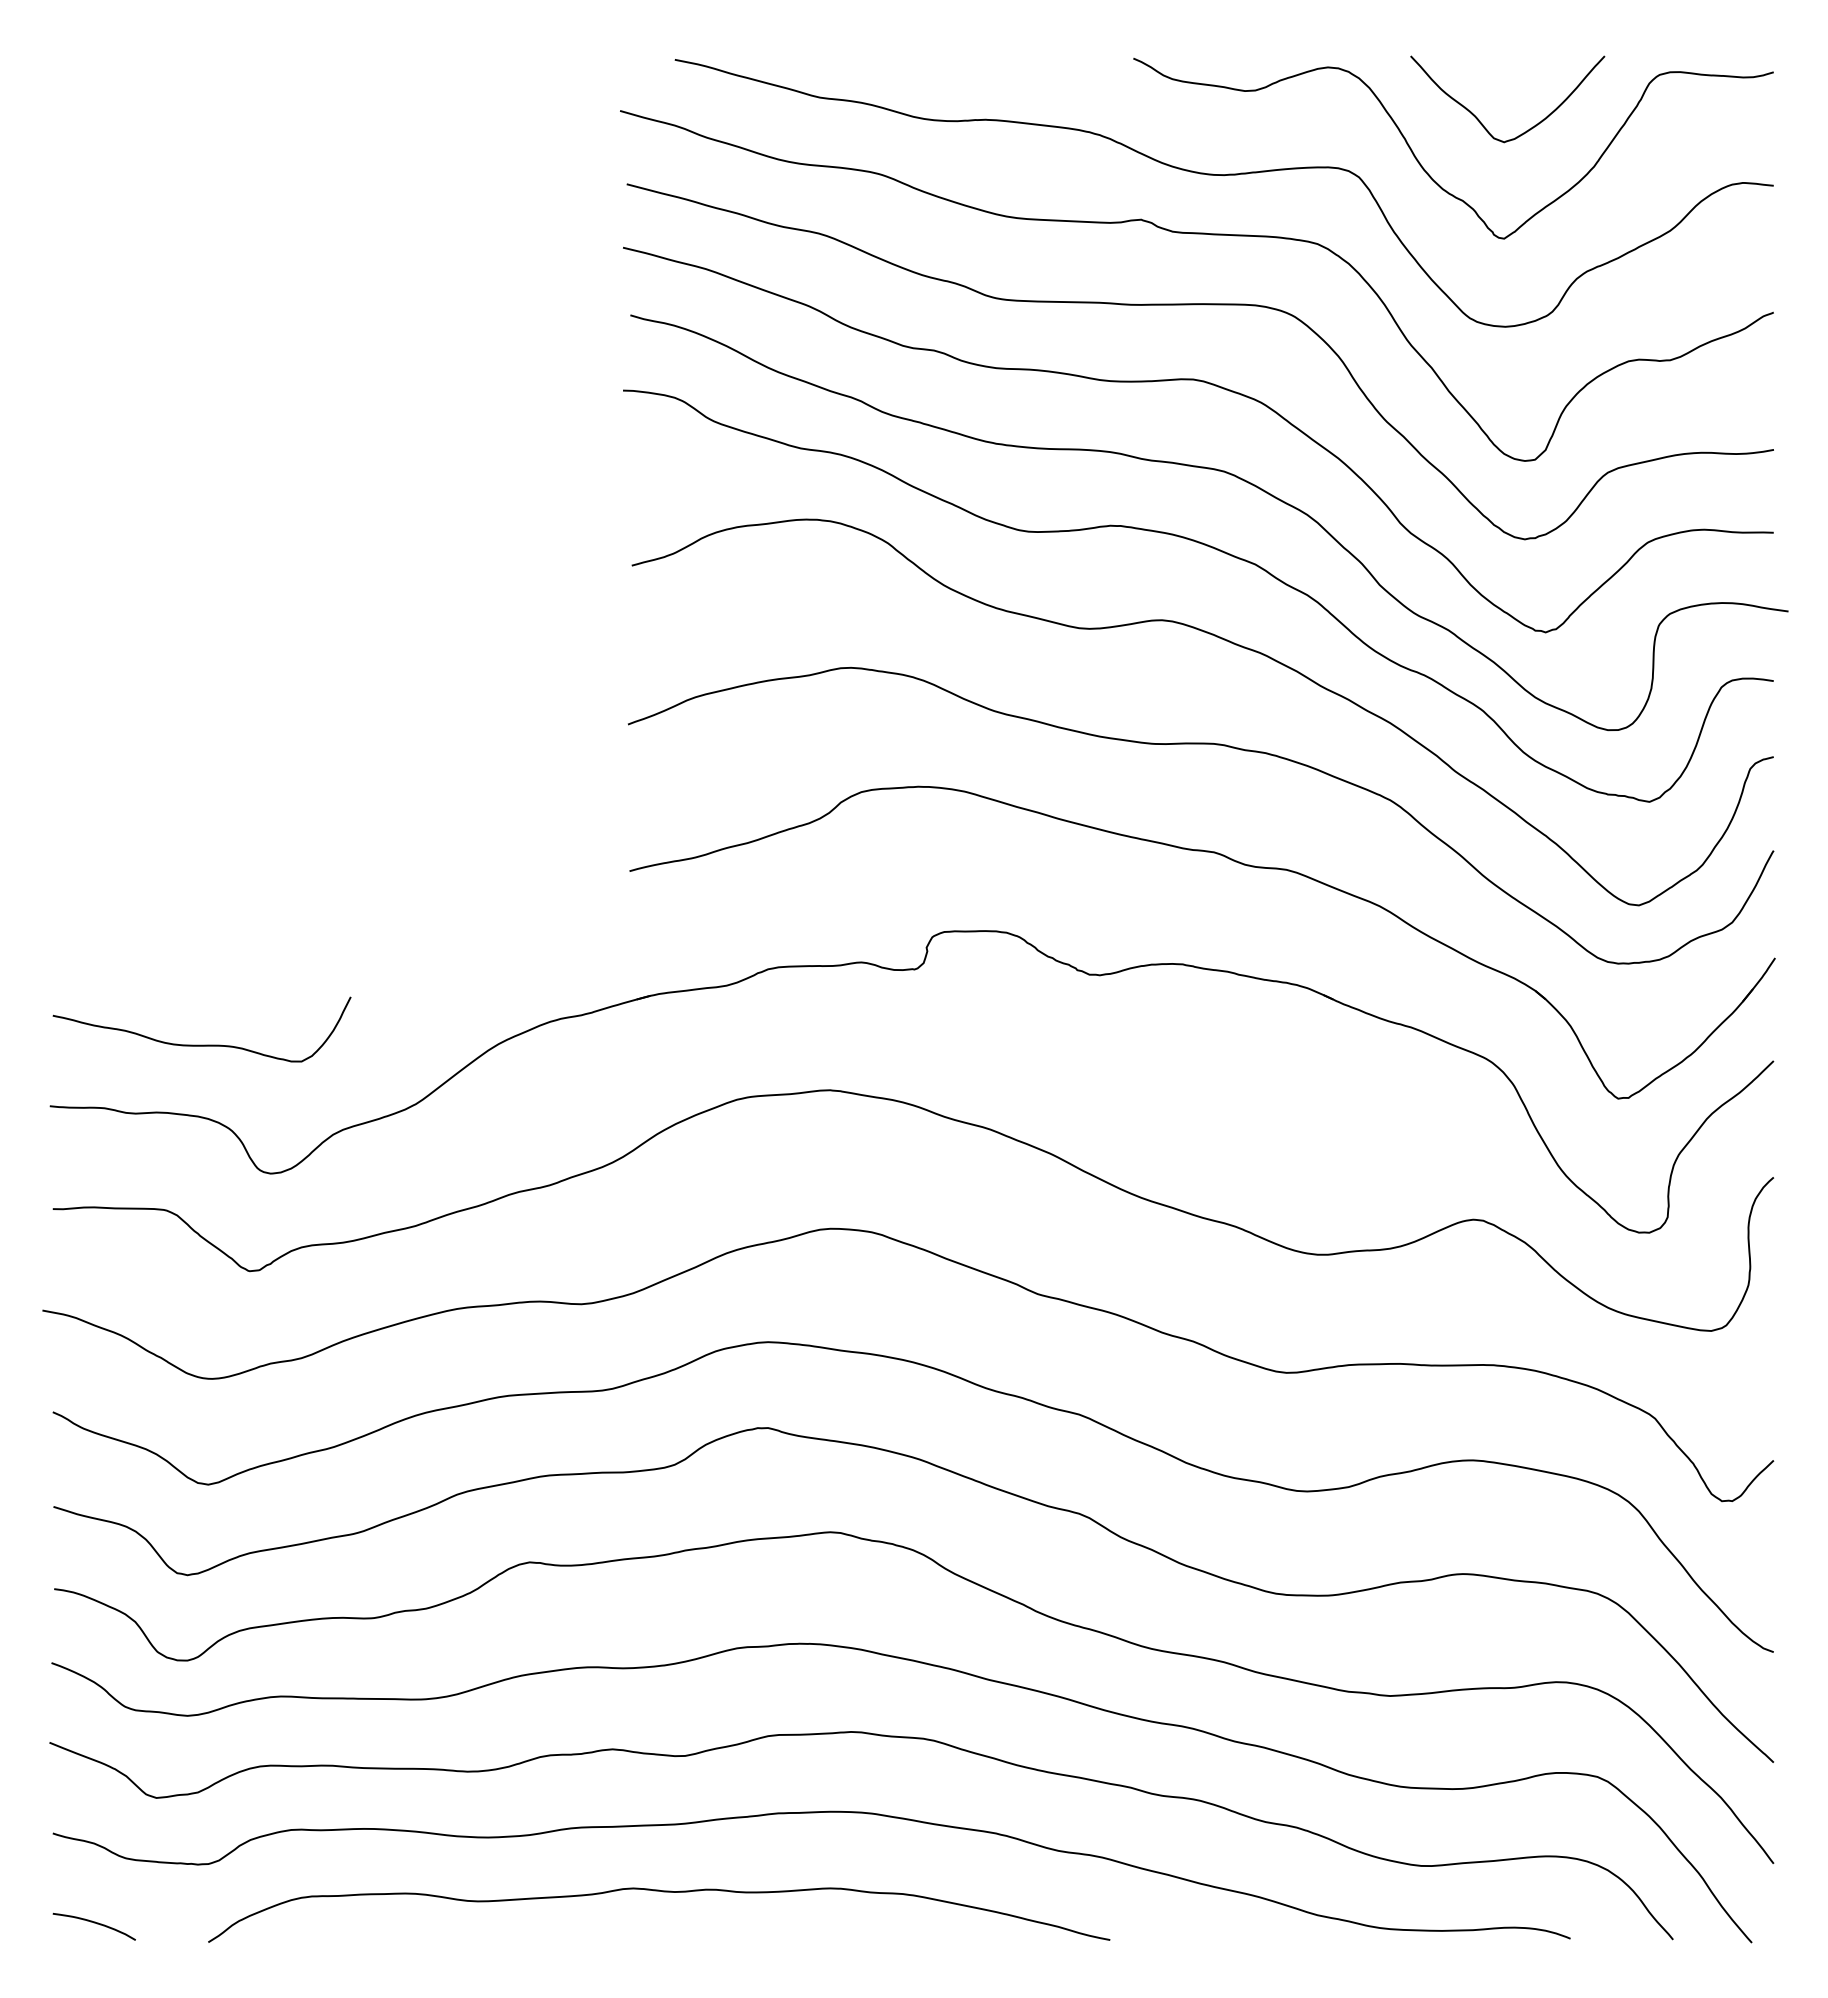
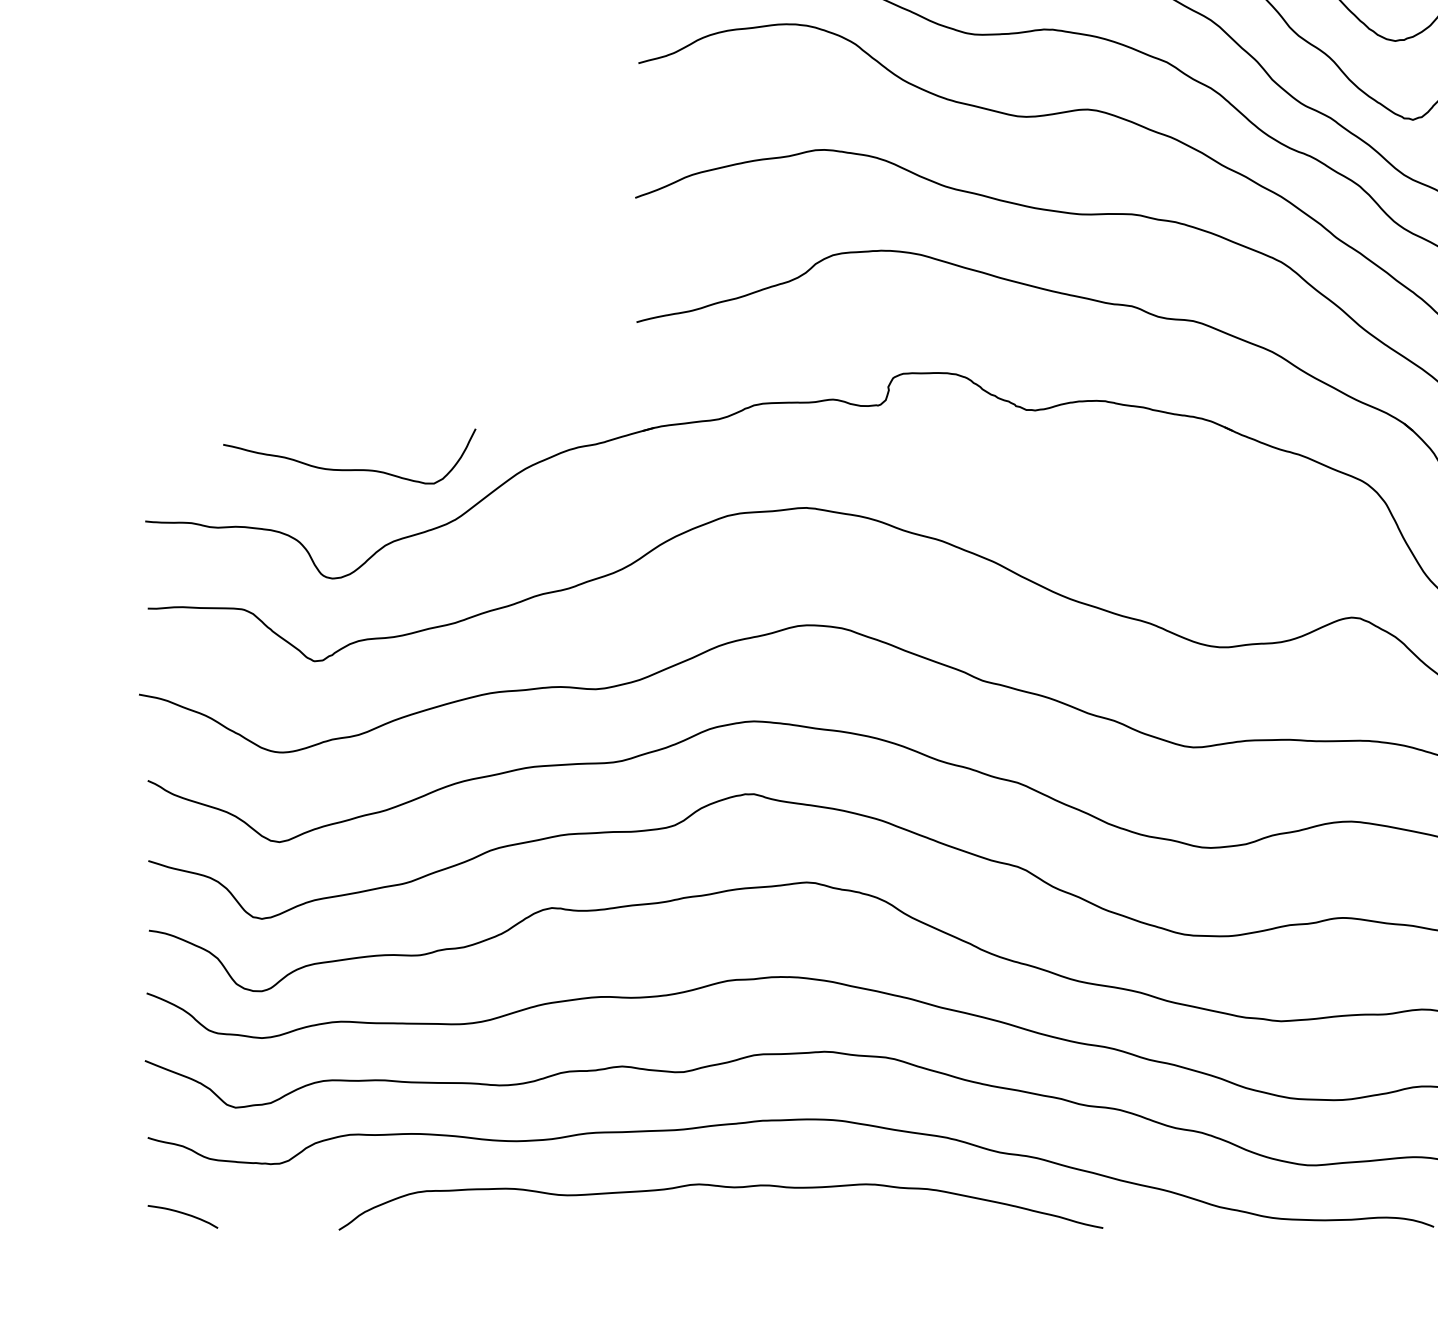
curve: (201, 1044) -> (349, 469), moved
curve: (662, 1892) -> (723, 1187), moved

